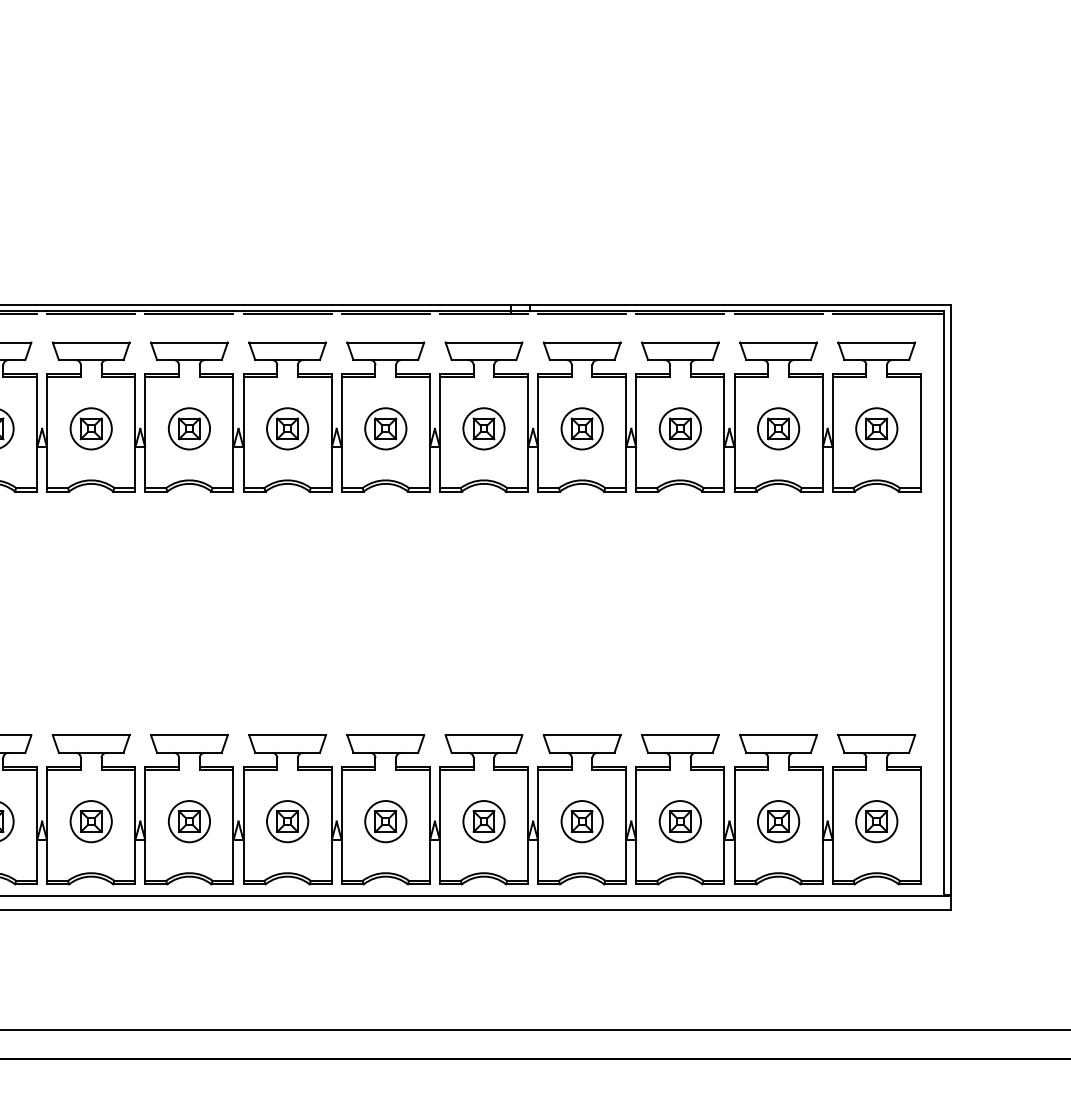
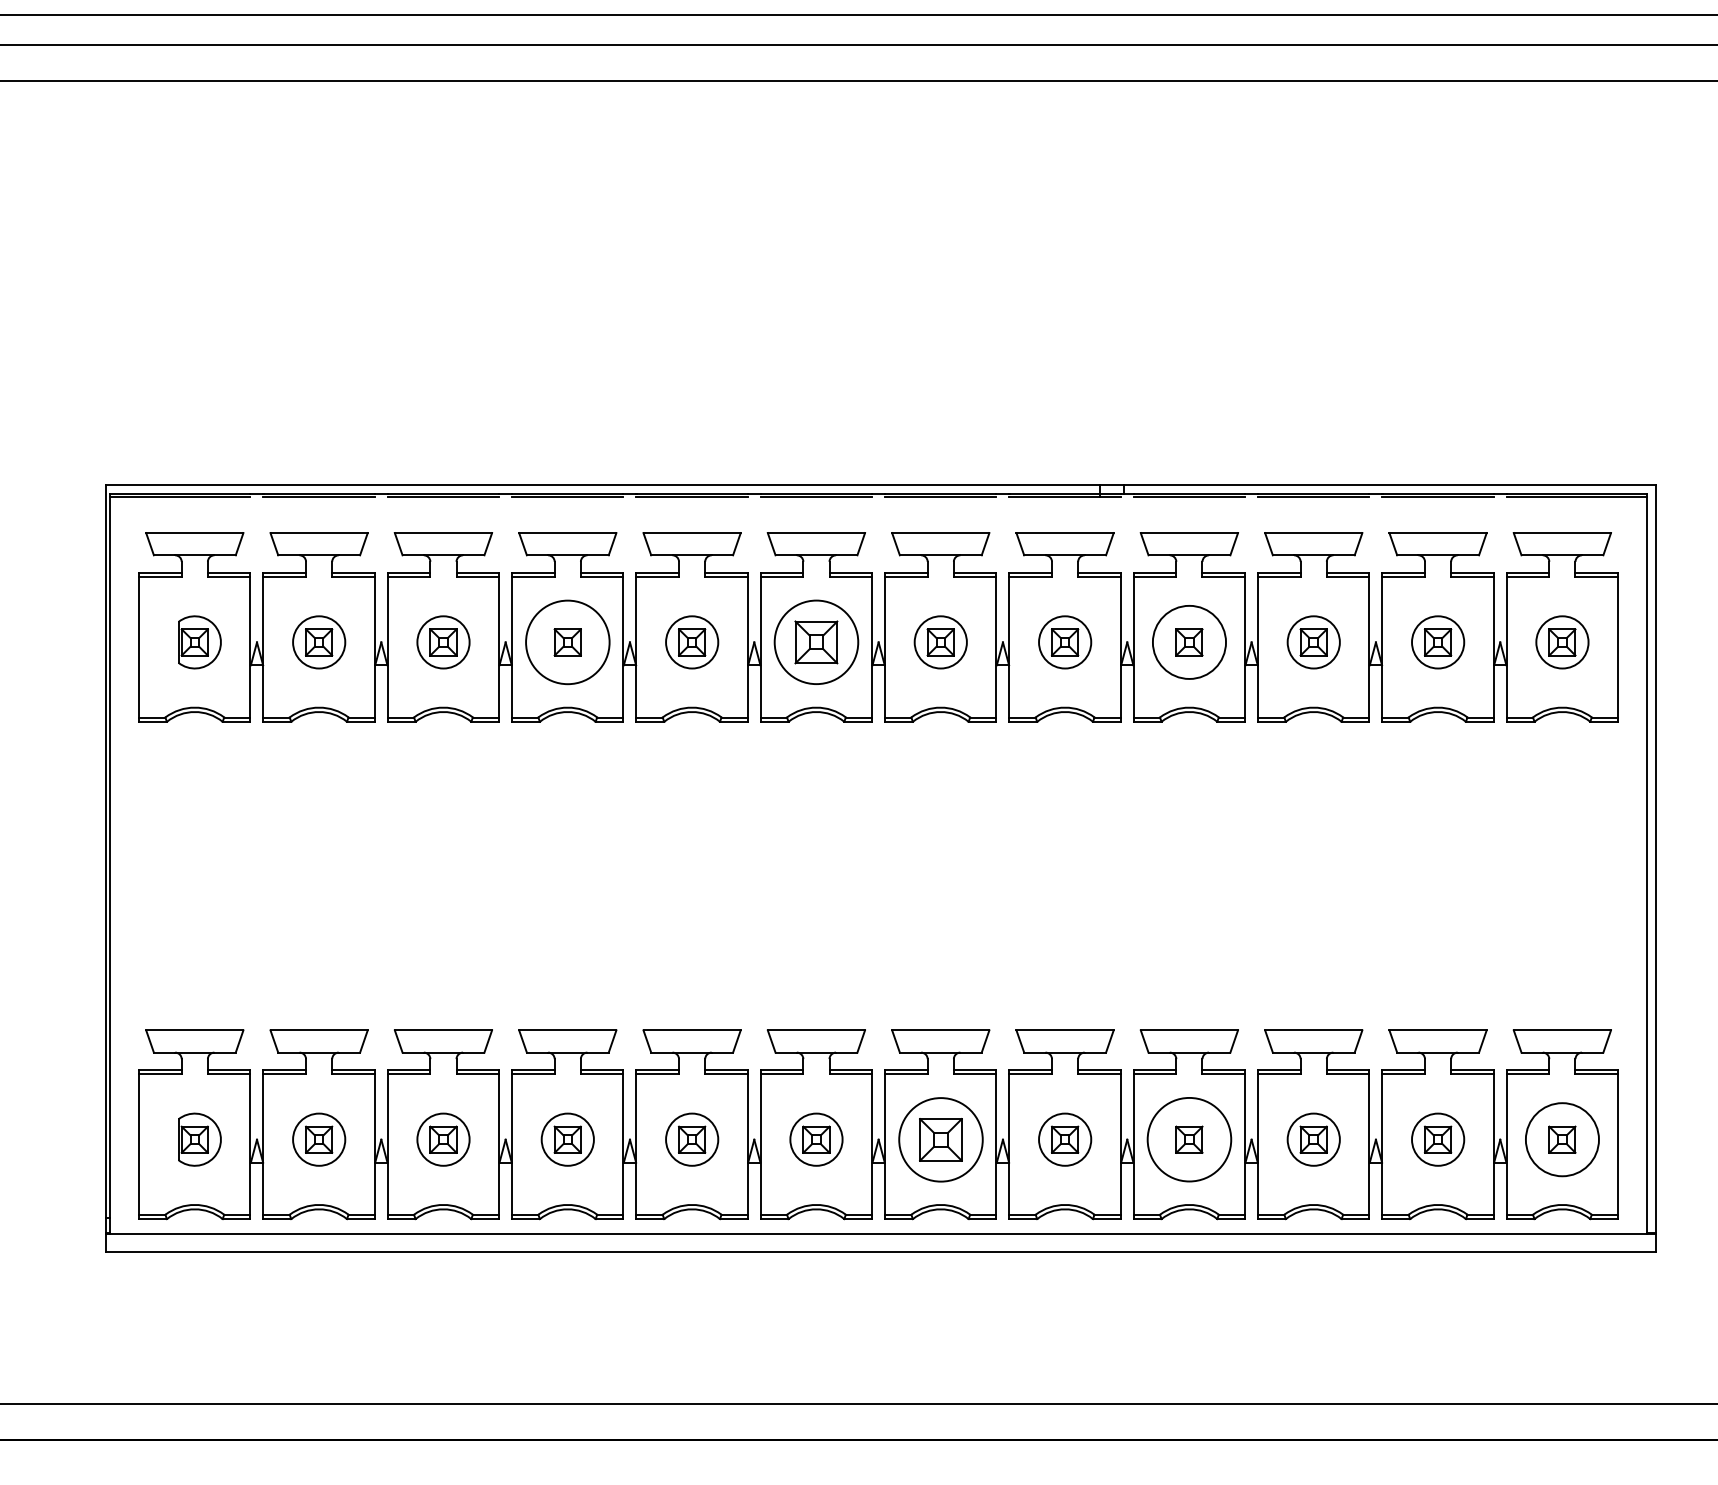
circle: (90, 428) -> (567, 642), size x1.6
part: (287, 428) -> (816, 642), size x1.6
circle: (582, 428) -> (1189, 642), size x1.4
part: (385, 821) -> (940, 1139), size x1.6
circle: (582, 821) -> (1189, 1139), size x1.6
circle: (876, 821) -> (1562, 1139), size x1.4

